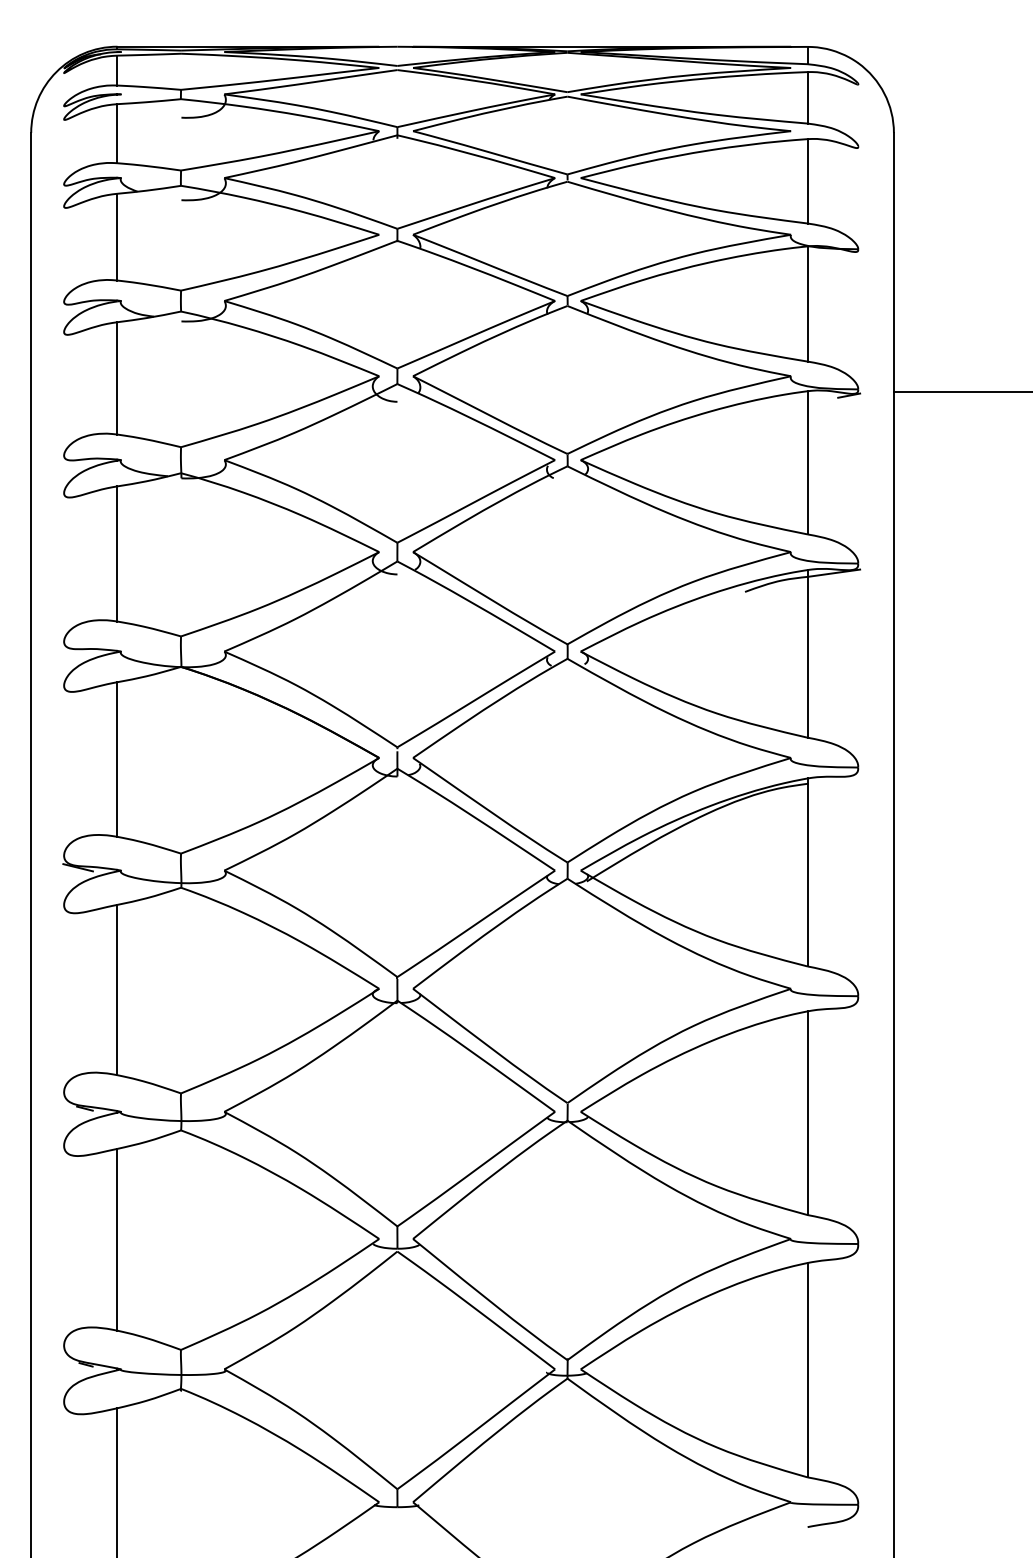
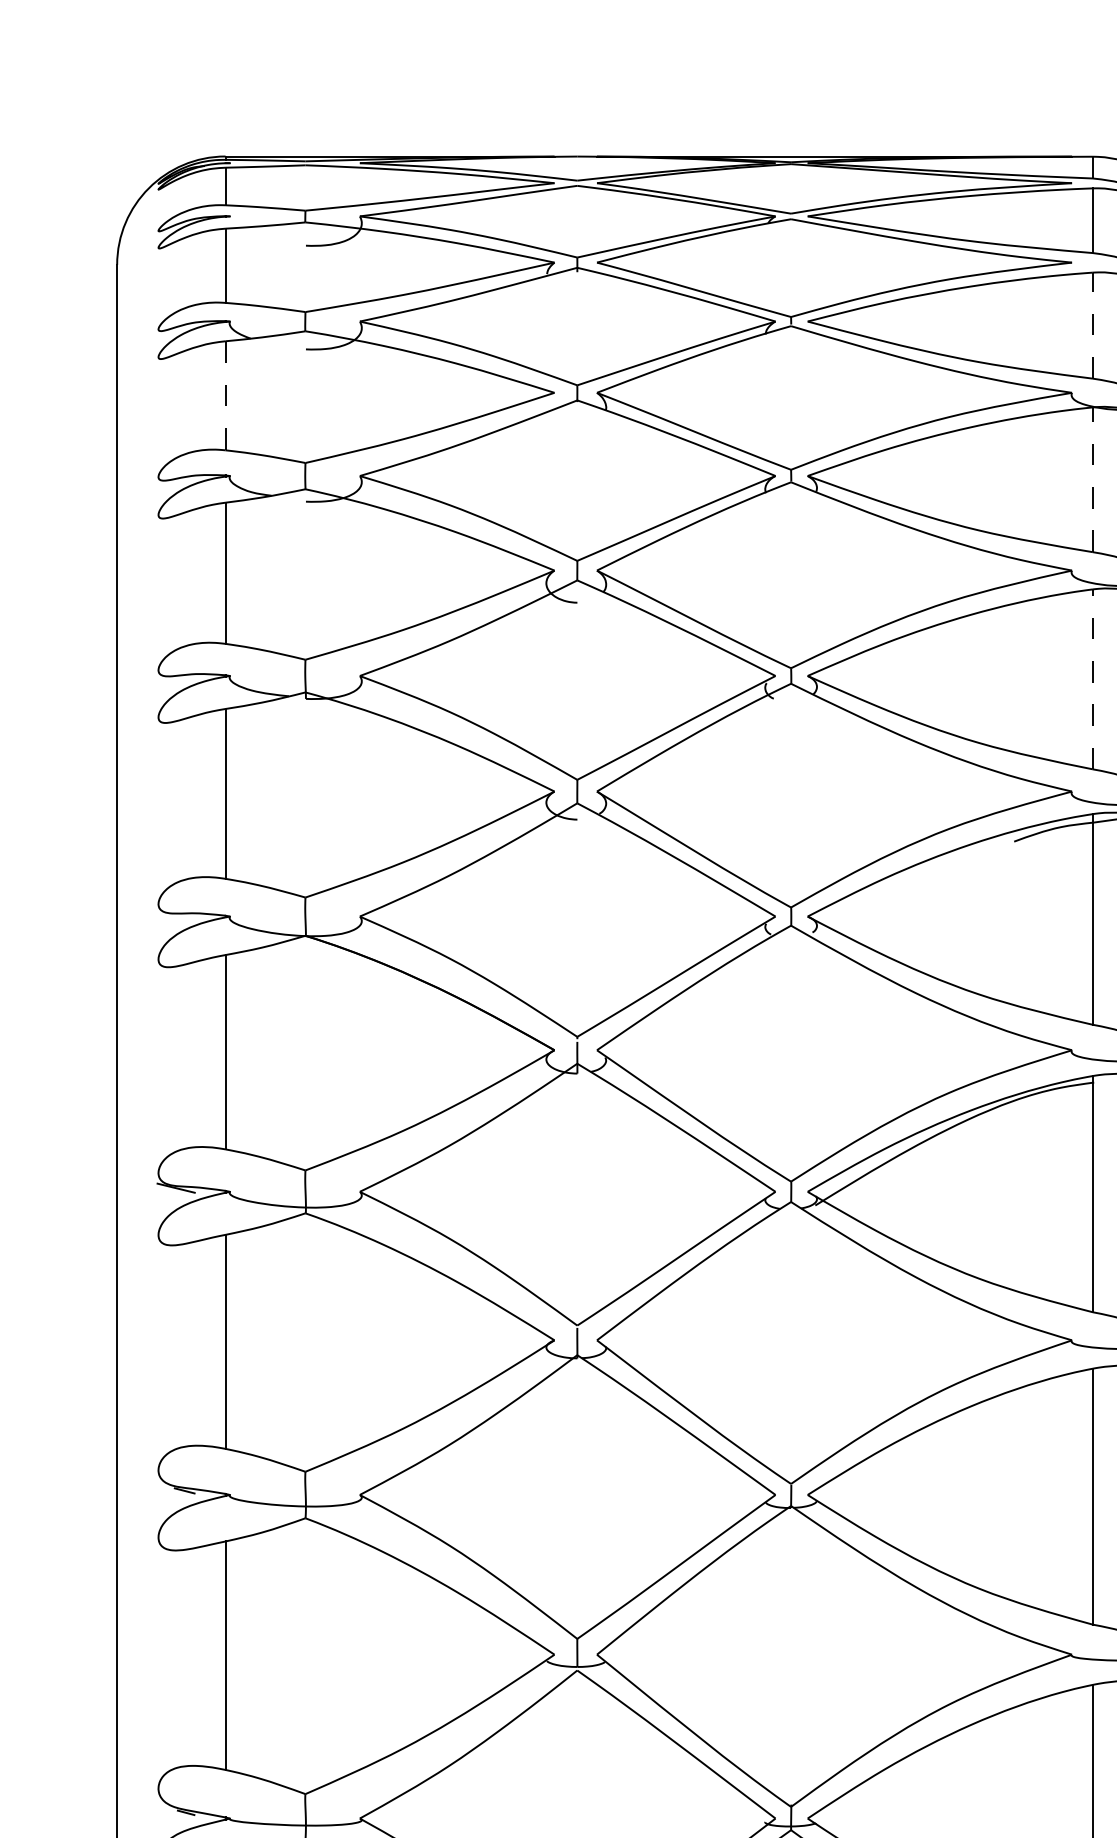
line: (807, 180) -> (1092, 324), solid -> dashed
line: (117, 237) -> (225, 396), solid -> dashed
line: (807, 304) -> (1092, 480), solid -> dashed
line: (807, 462) -> (1092, 678), solid -> dashed

